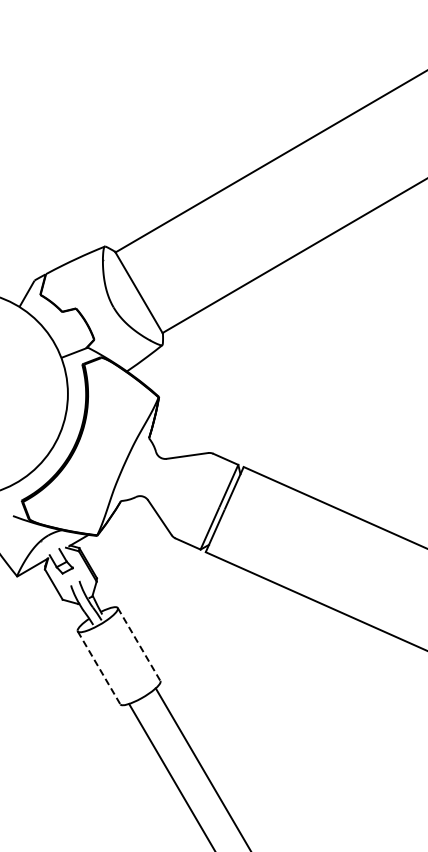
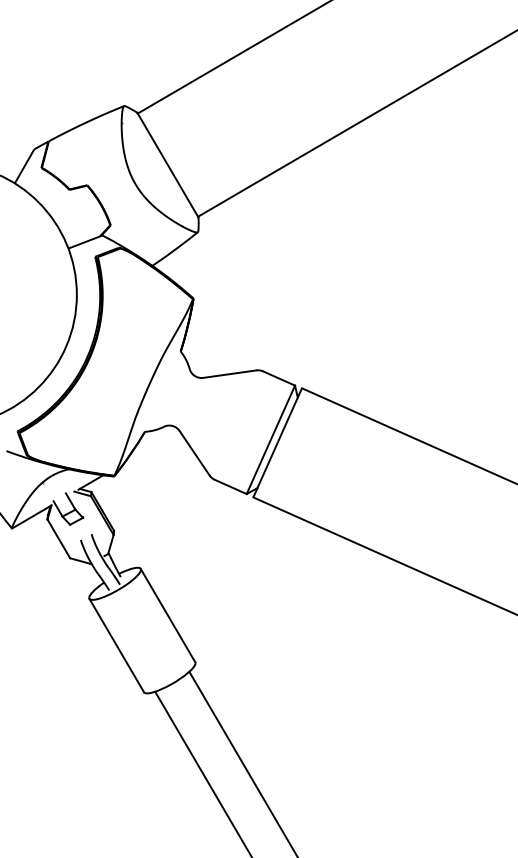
line: (139, 644) -> (168, 615), dashed -> solid
line: (99, 668) -> (117, 646), dashed -> solid

